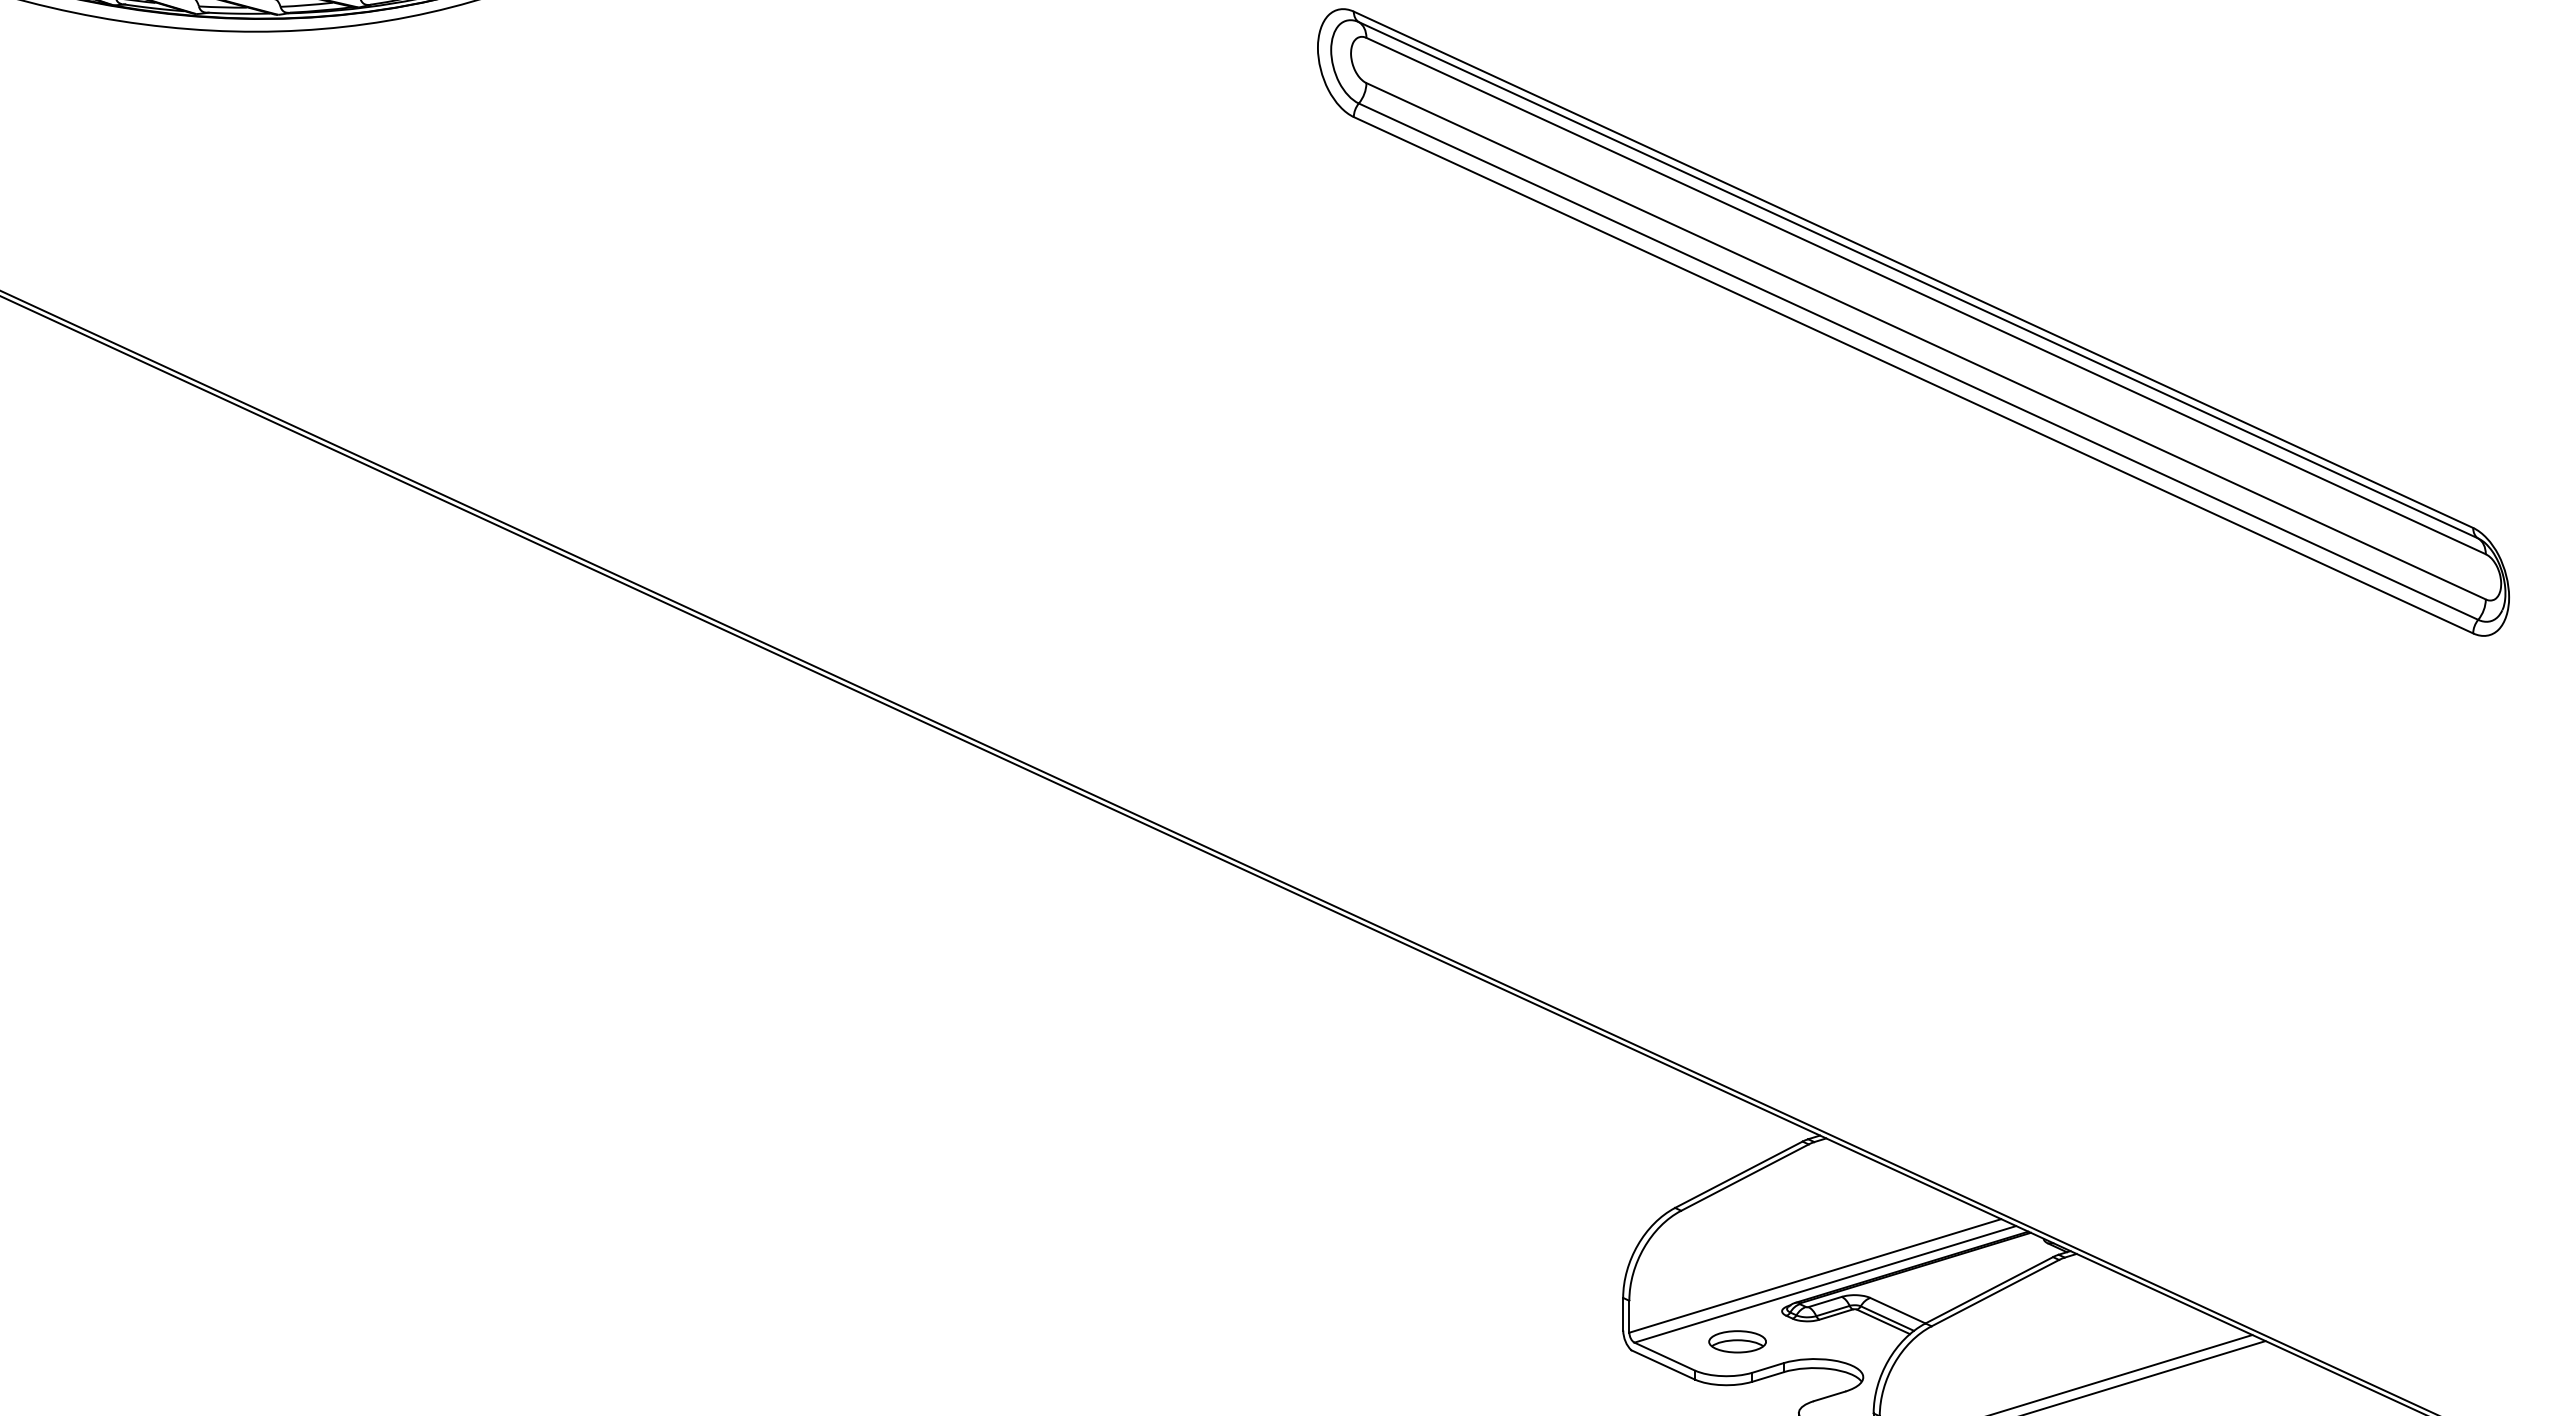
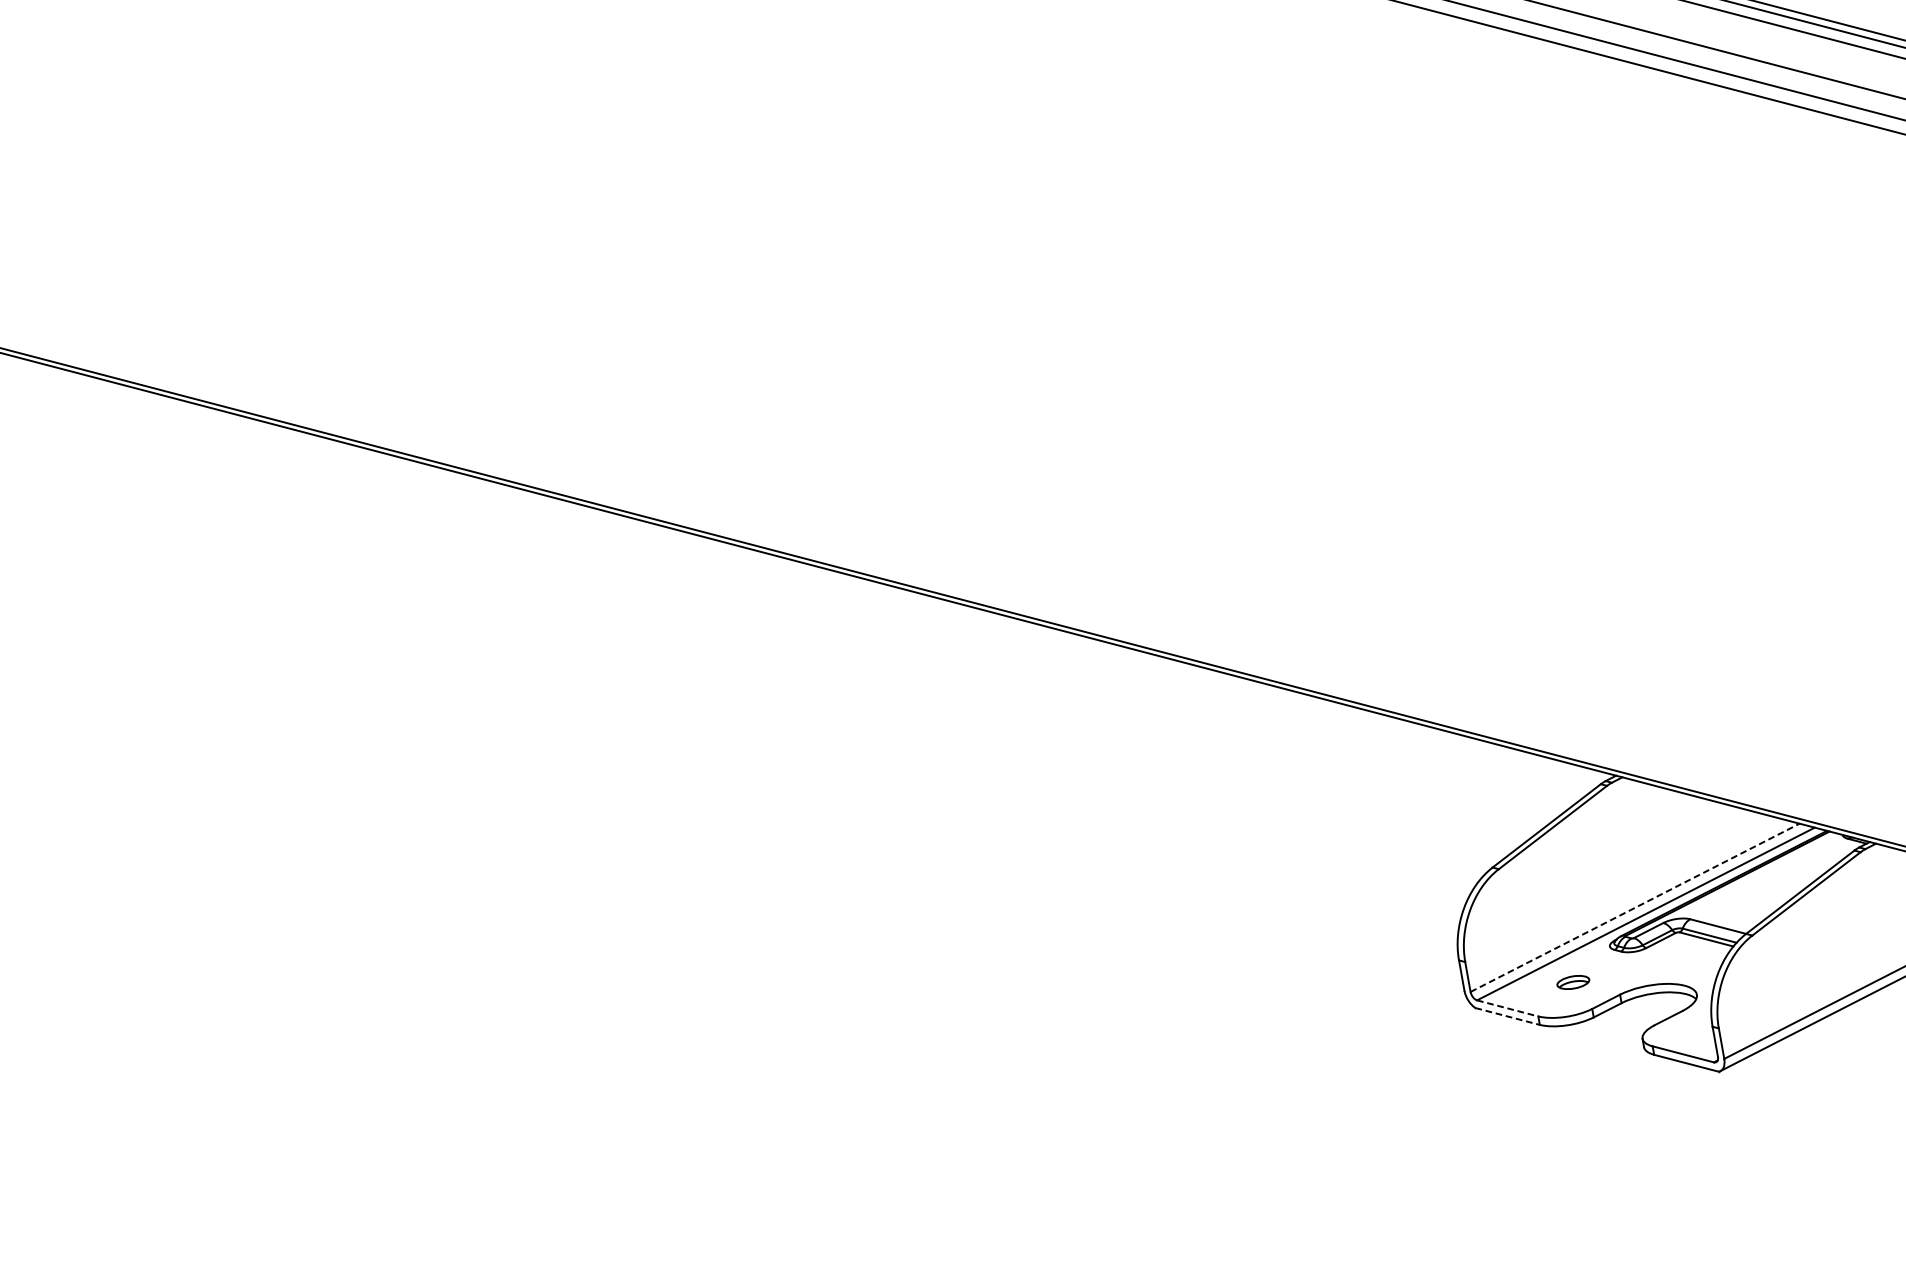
line: (1815, 1275) -> (1635, 907), solid -> dashed
part: (1737, 1341) -> (1573, 982), size x0.6
line: (1665, 1356) -> (1508, 1008), solid -> dashed
line: (1663, 1365) -> (1507, 1016), solid -> dashed

